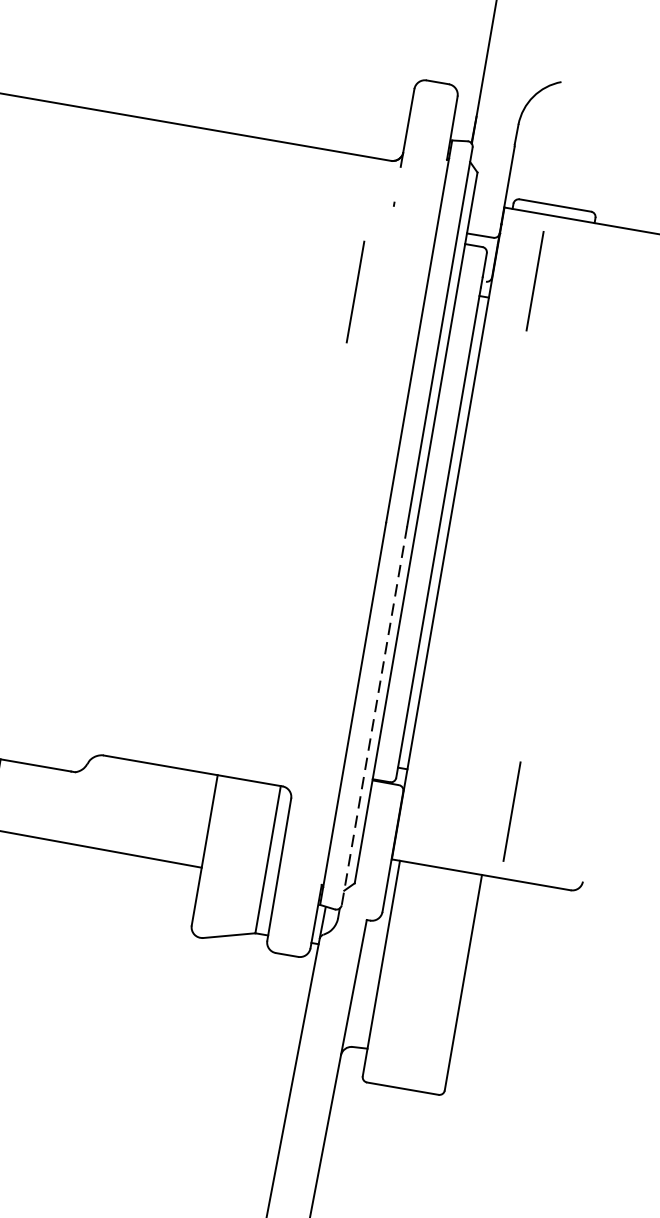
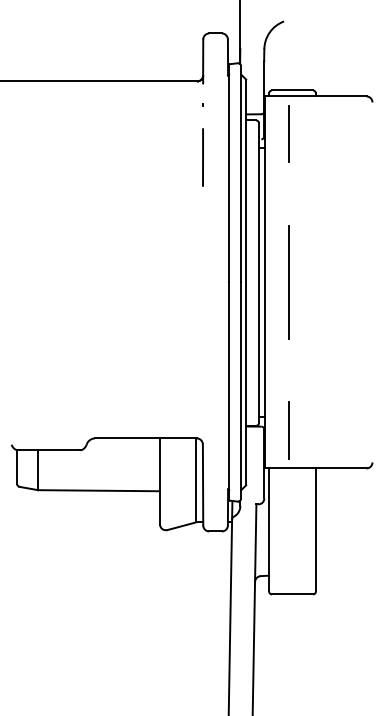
line: (354, 291) -> (202, 157), moved
line: (490, 540) -> (288, 282), added
line: (374, 717) -> (241, 391), dashed -> solid
line: (512, 811) -> (288, 430), moved

